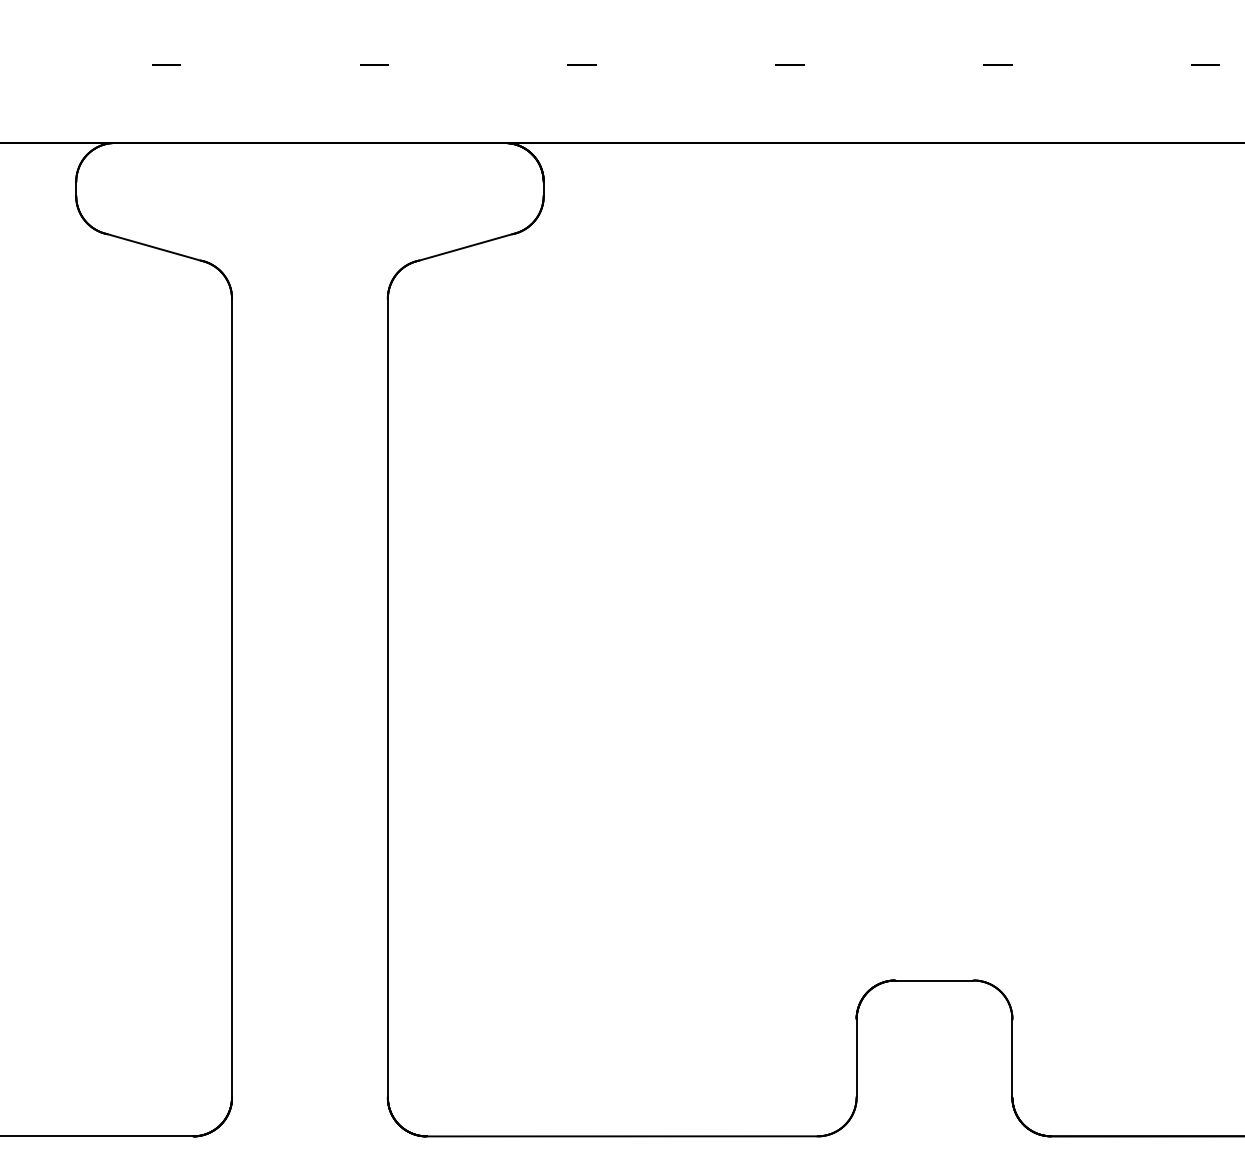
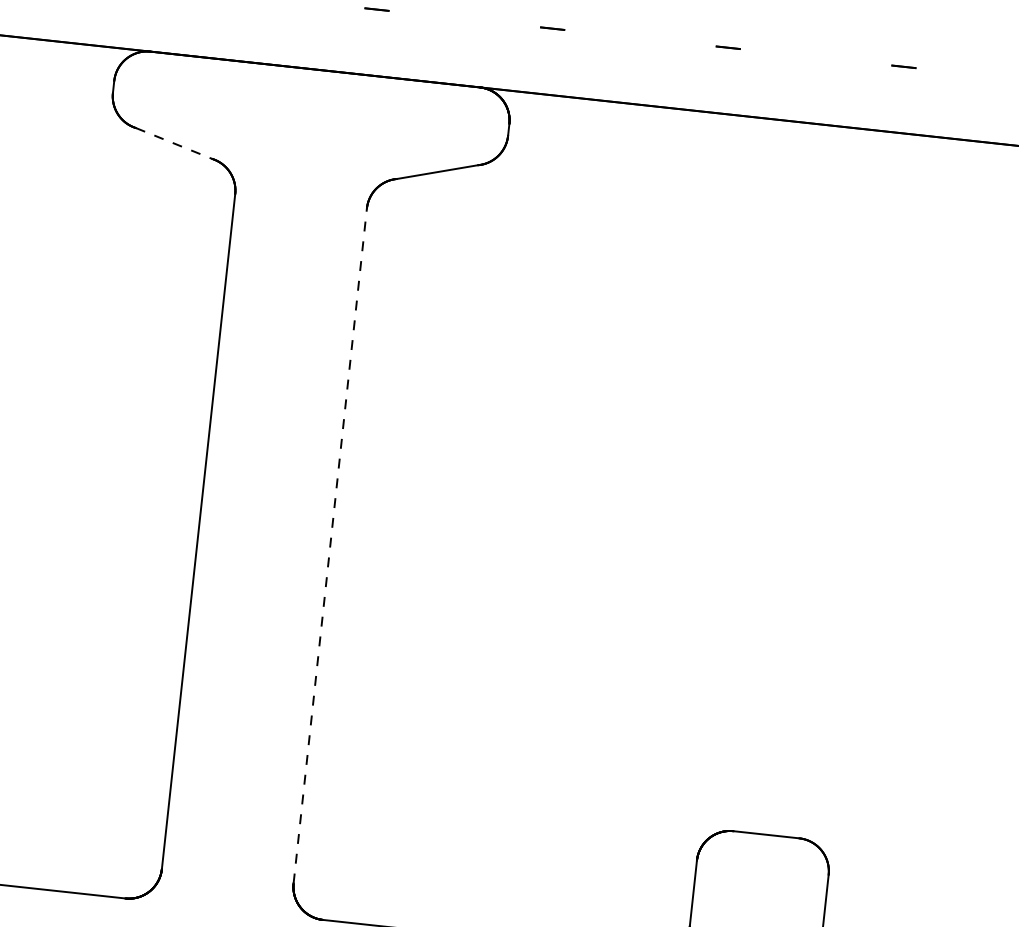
line: (154, 247) -> (174, 143), solid -> dashed
line: (387, 697) -> (330, 545), solid -> dashed

